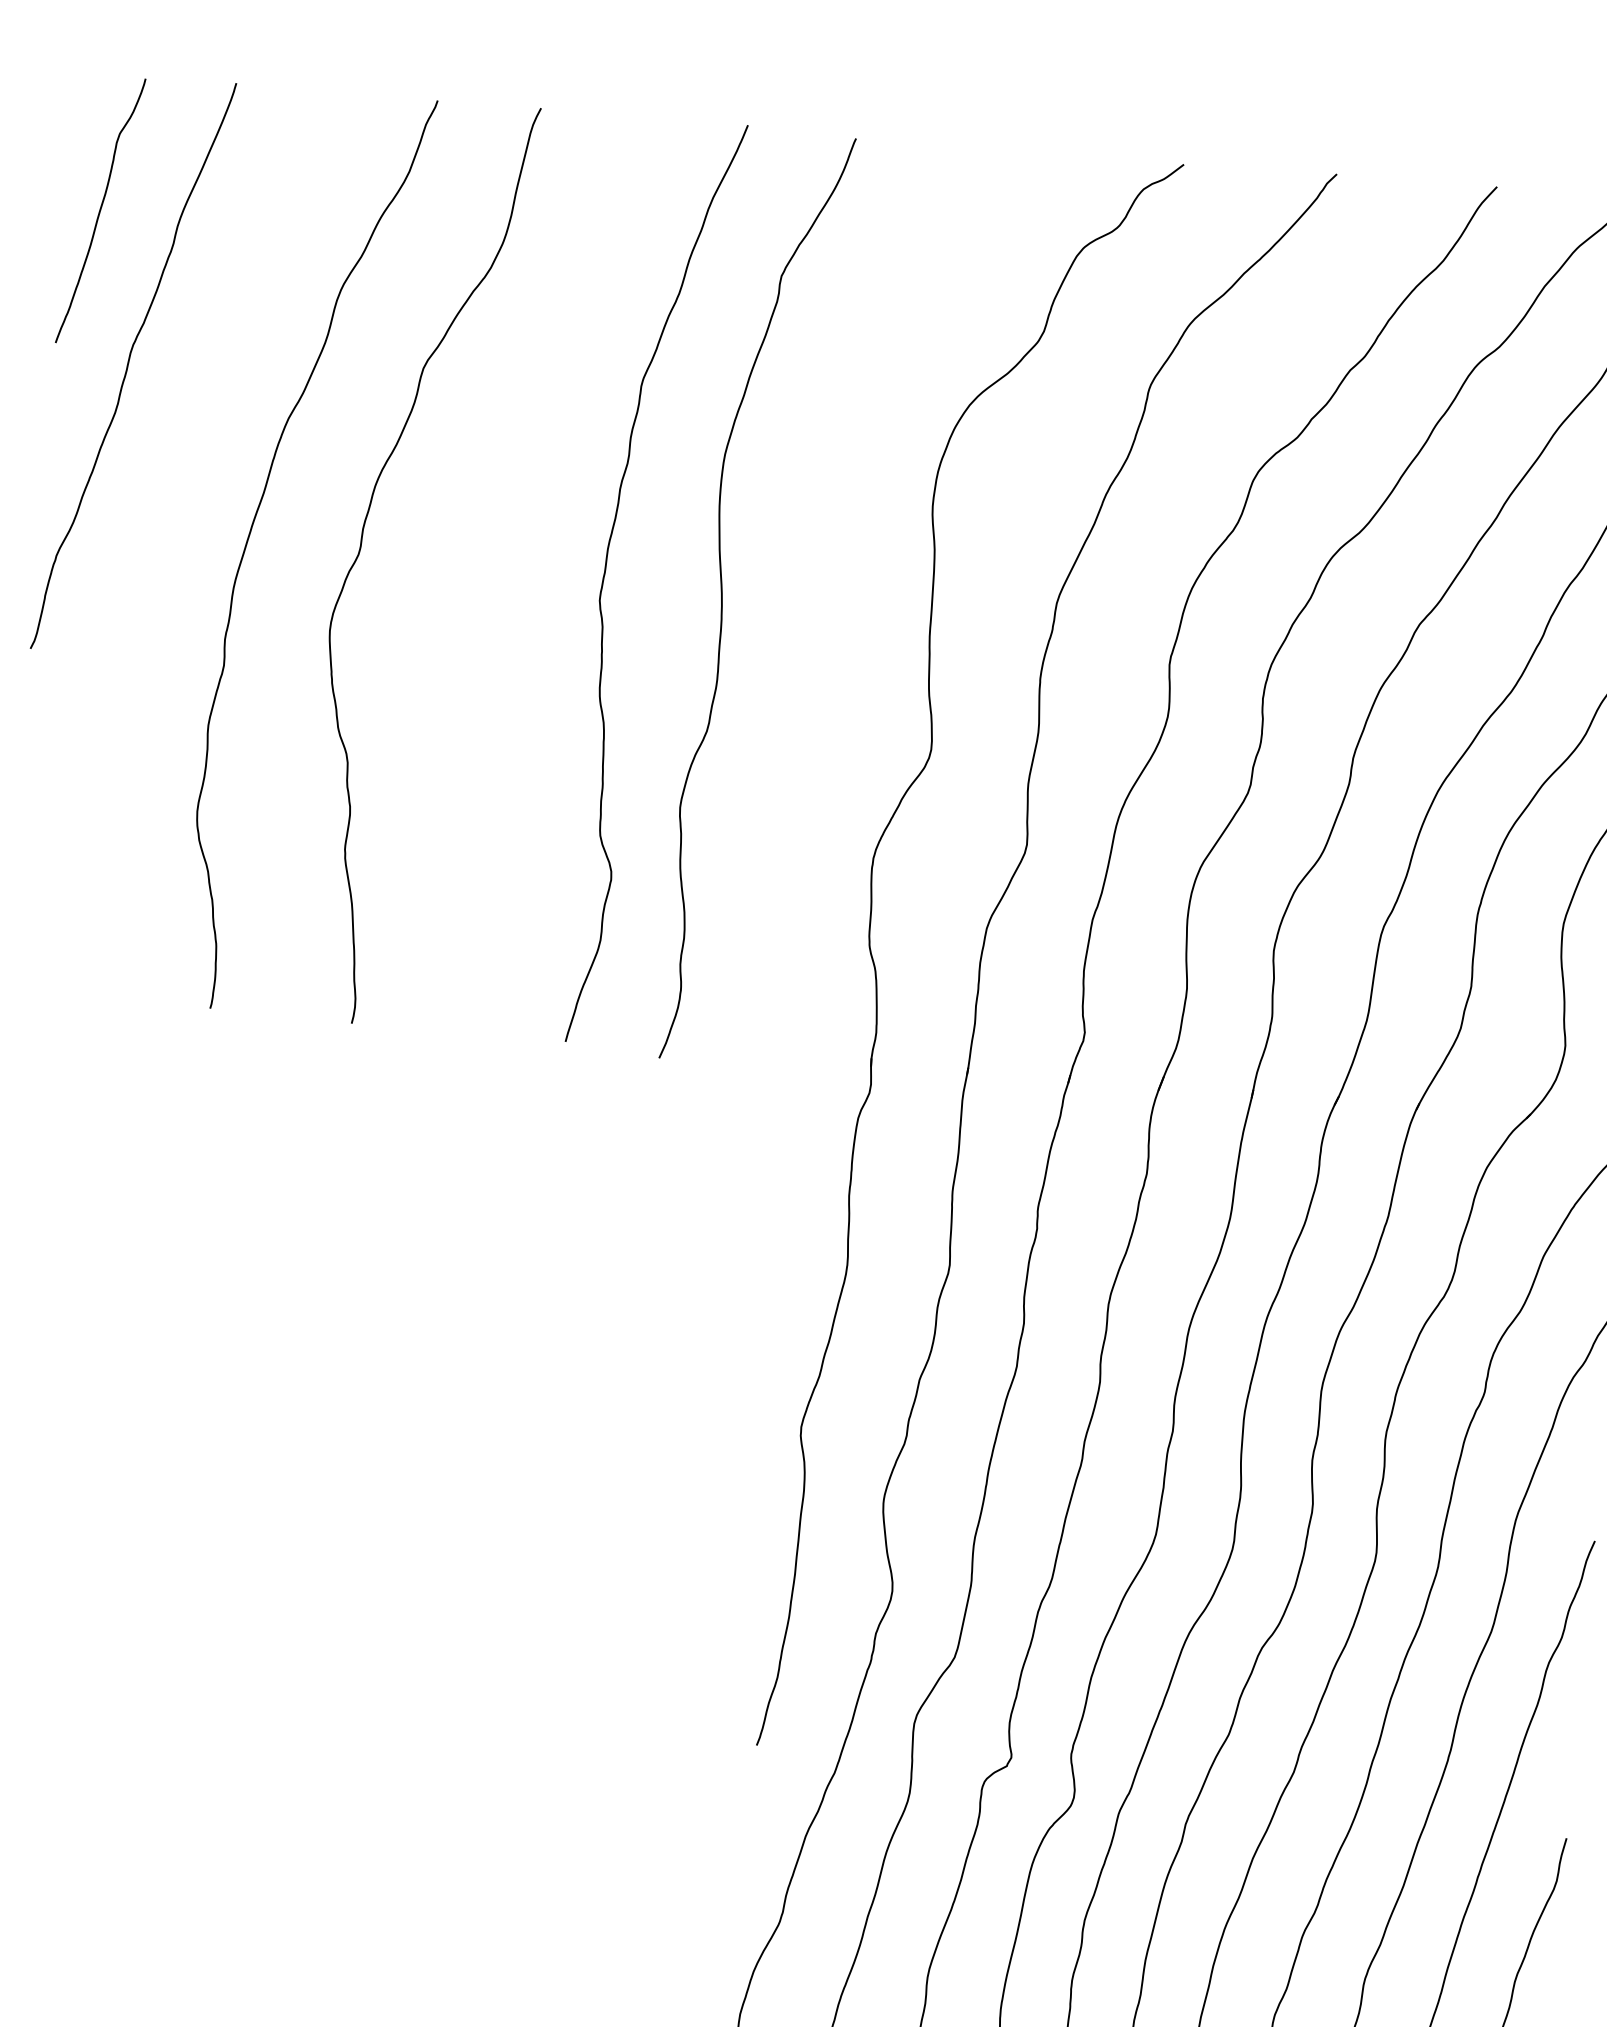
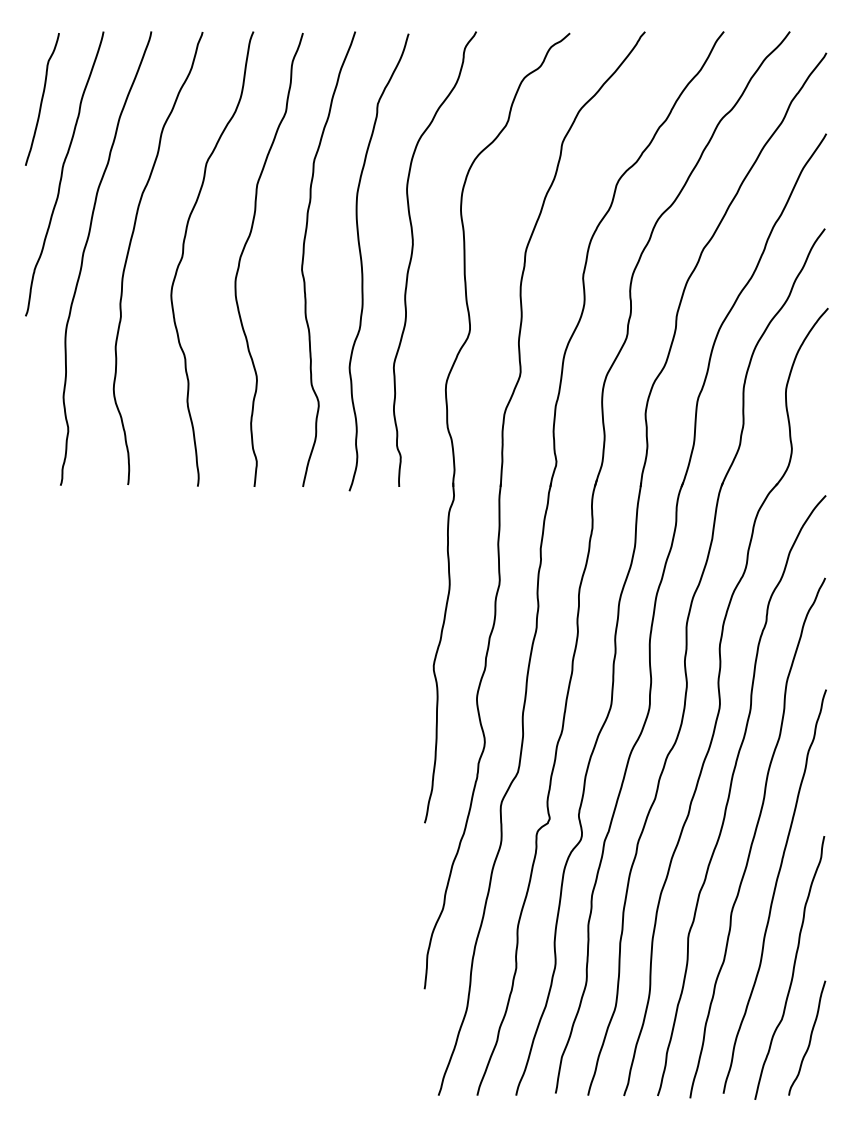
curve: (160, 532) -> (84, 254), added
curve: (486, 551) -> (244, 250), added
curve: (826, 593) -> (412, 257), added

